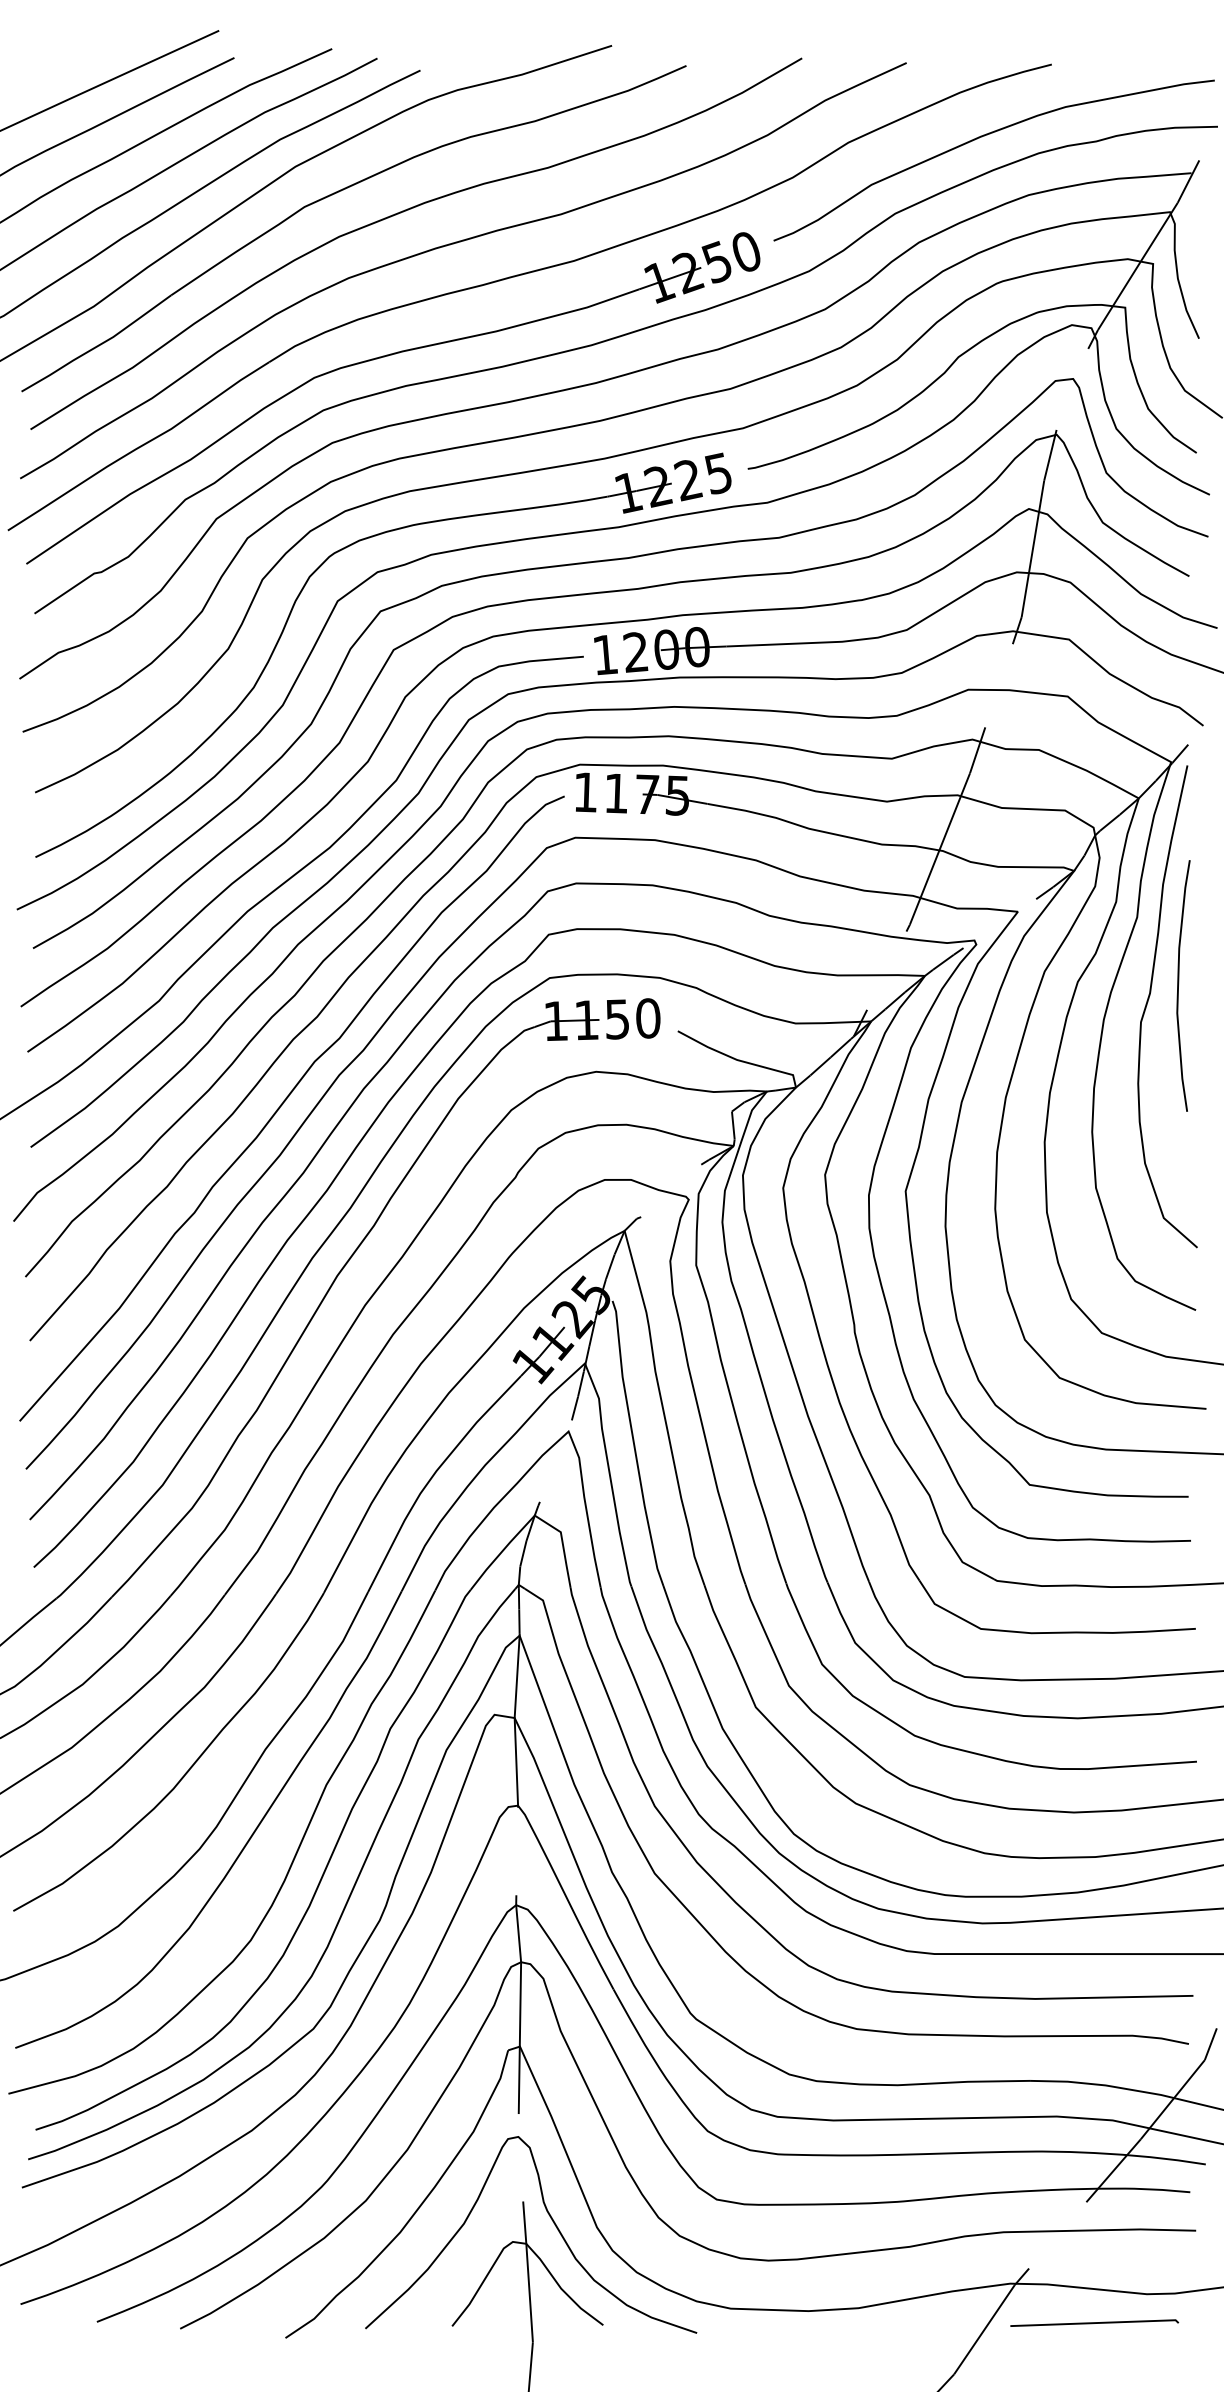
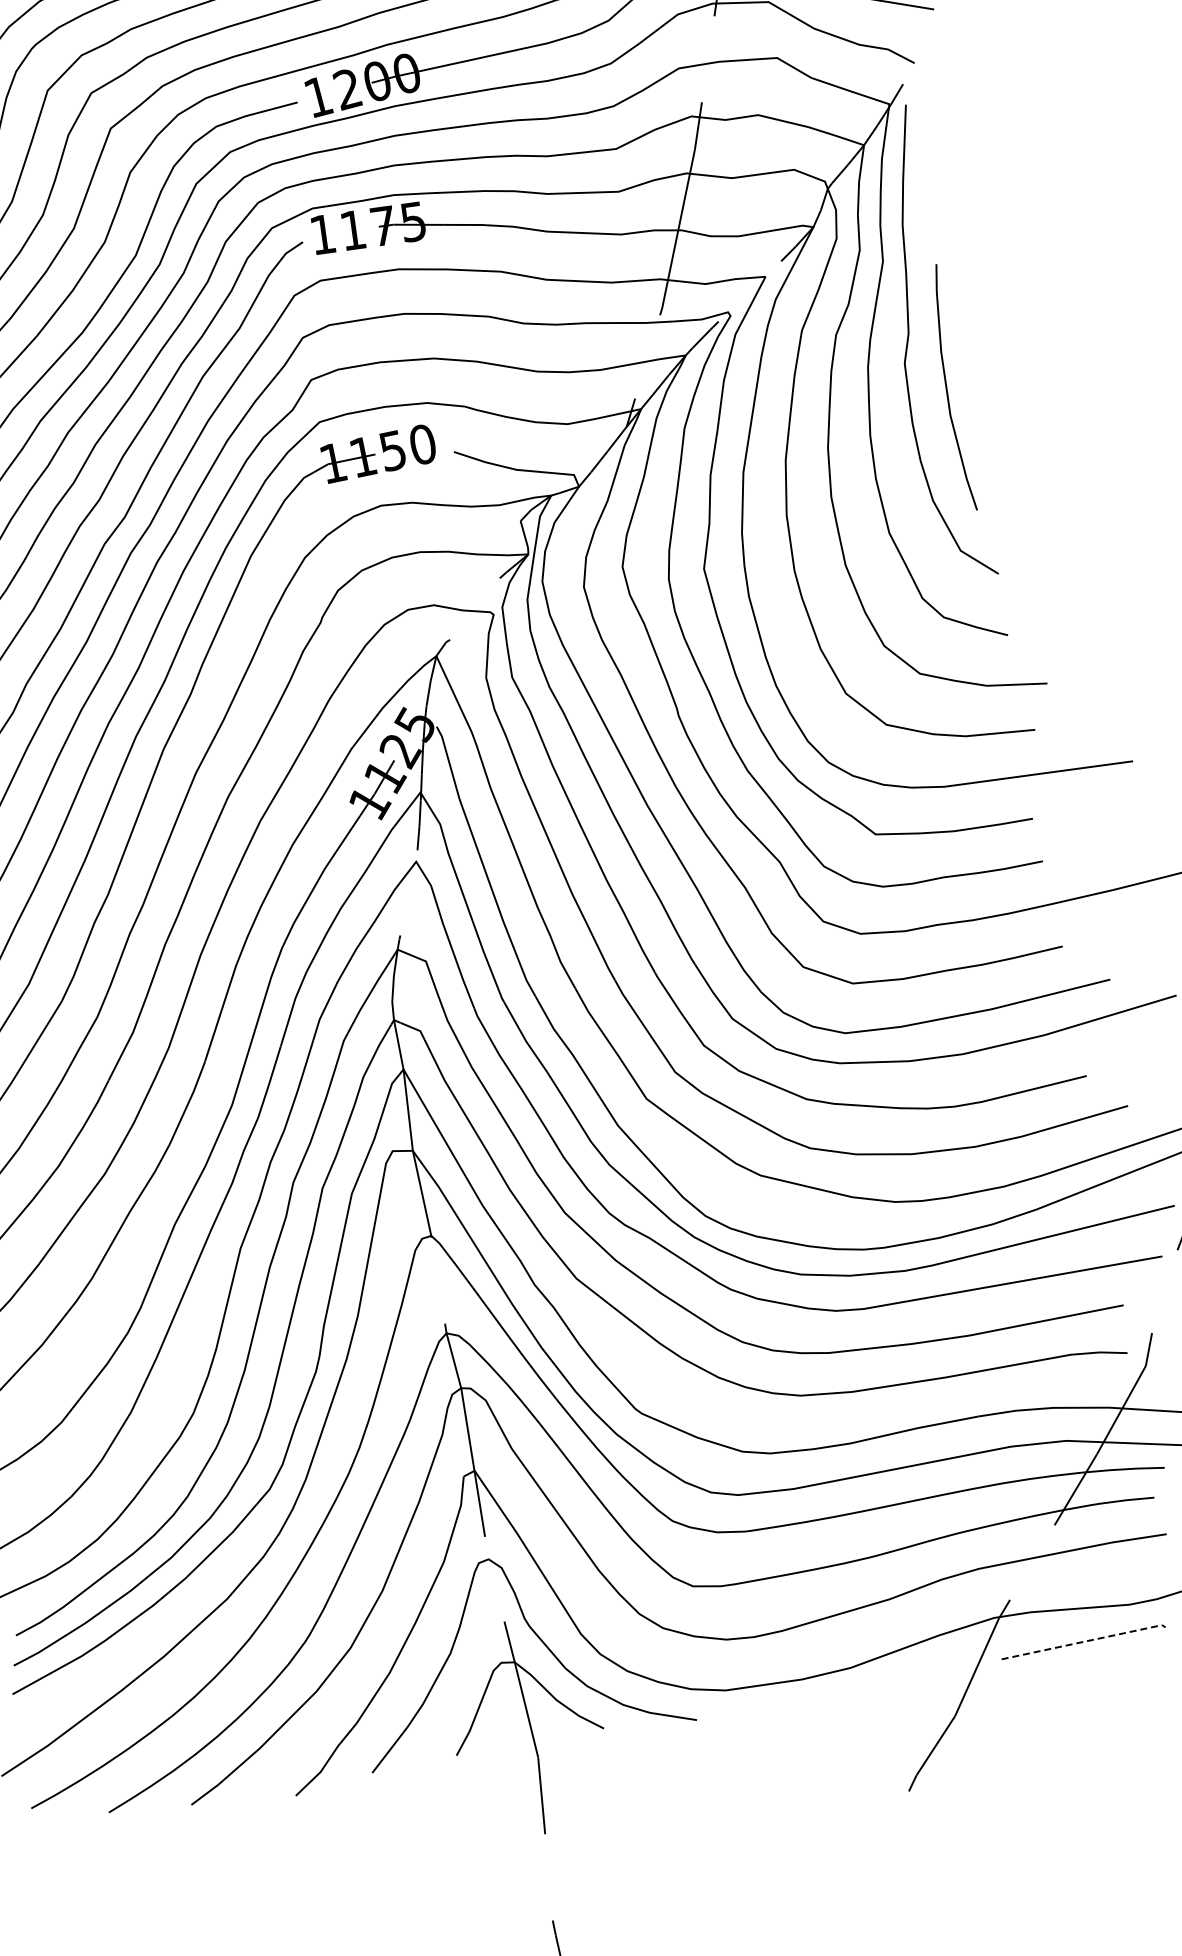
curve: (1179, 983) -> (947, 386), moved
line: (1095, 2323) -> (1084, 1642), solid -> dashed

